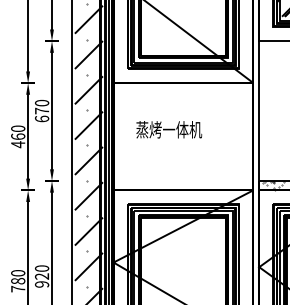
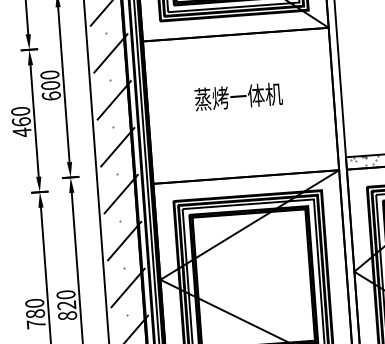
text: (42, 110) -> (51, 84), 670 -> 600
text: (169, 129) -> (239, 96), moved
text: (42, 284) -> (68, 315), 920 -> 820

